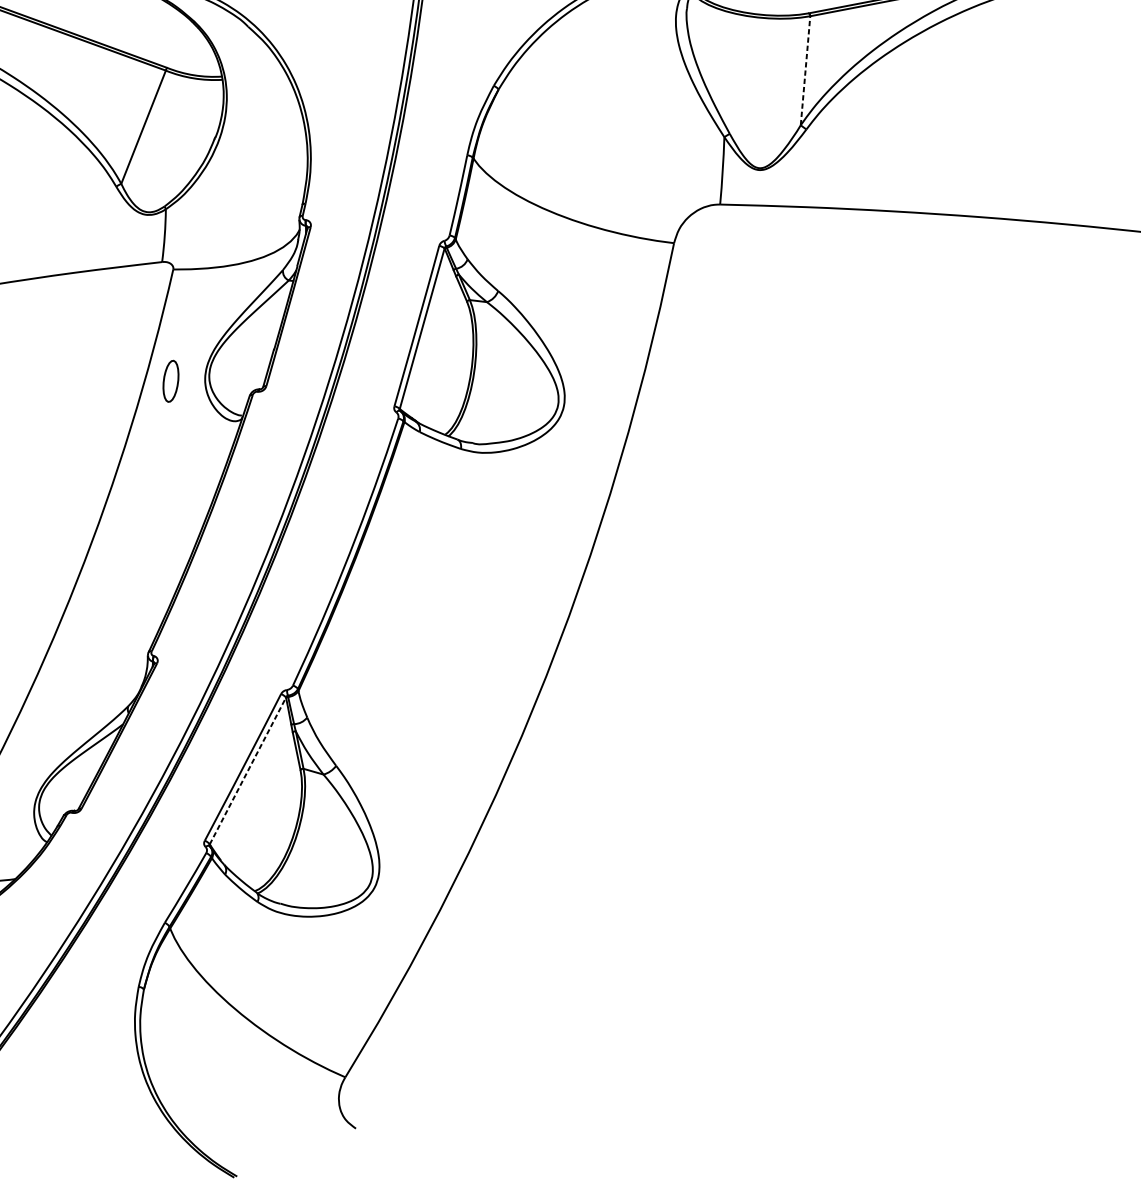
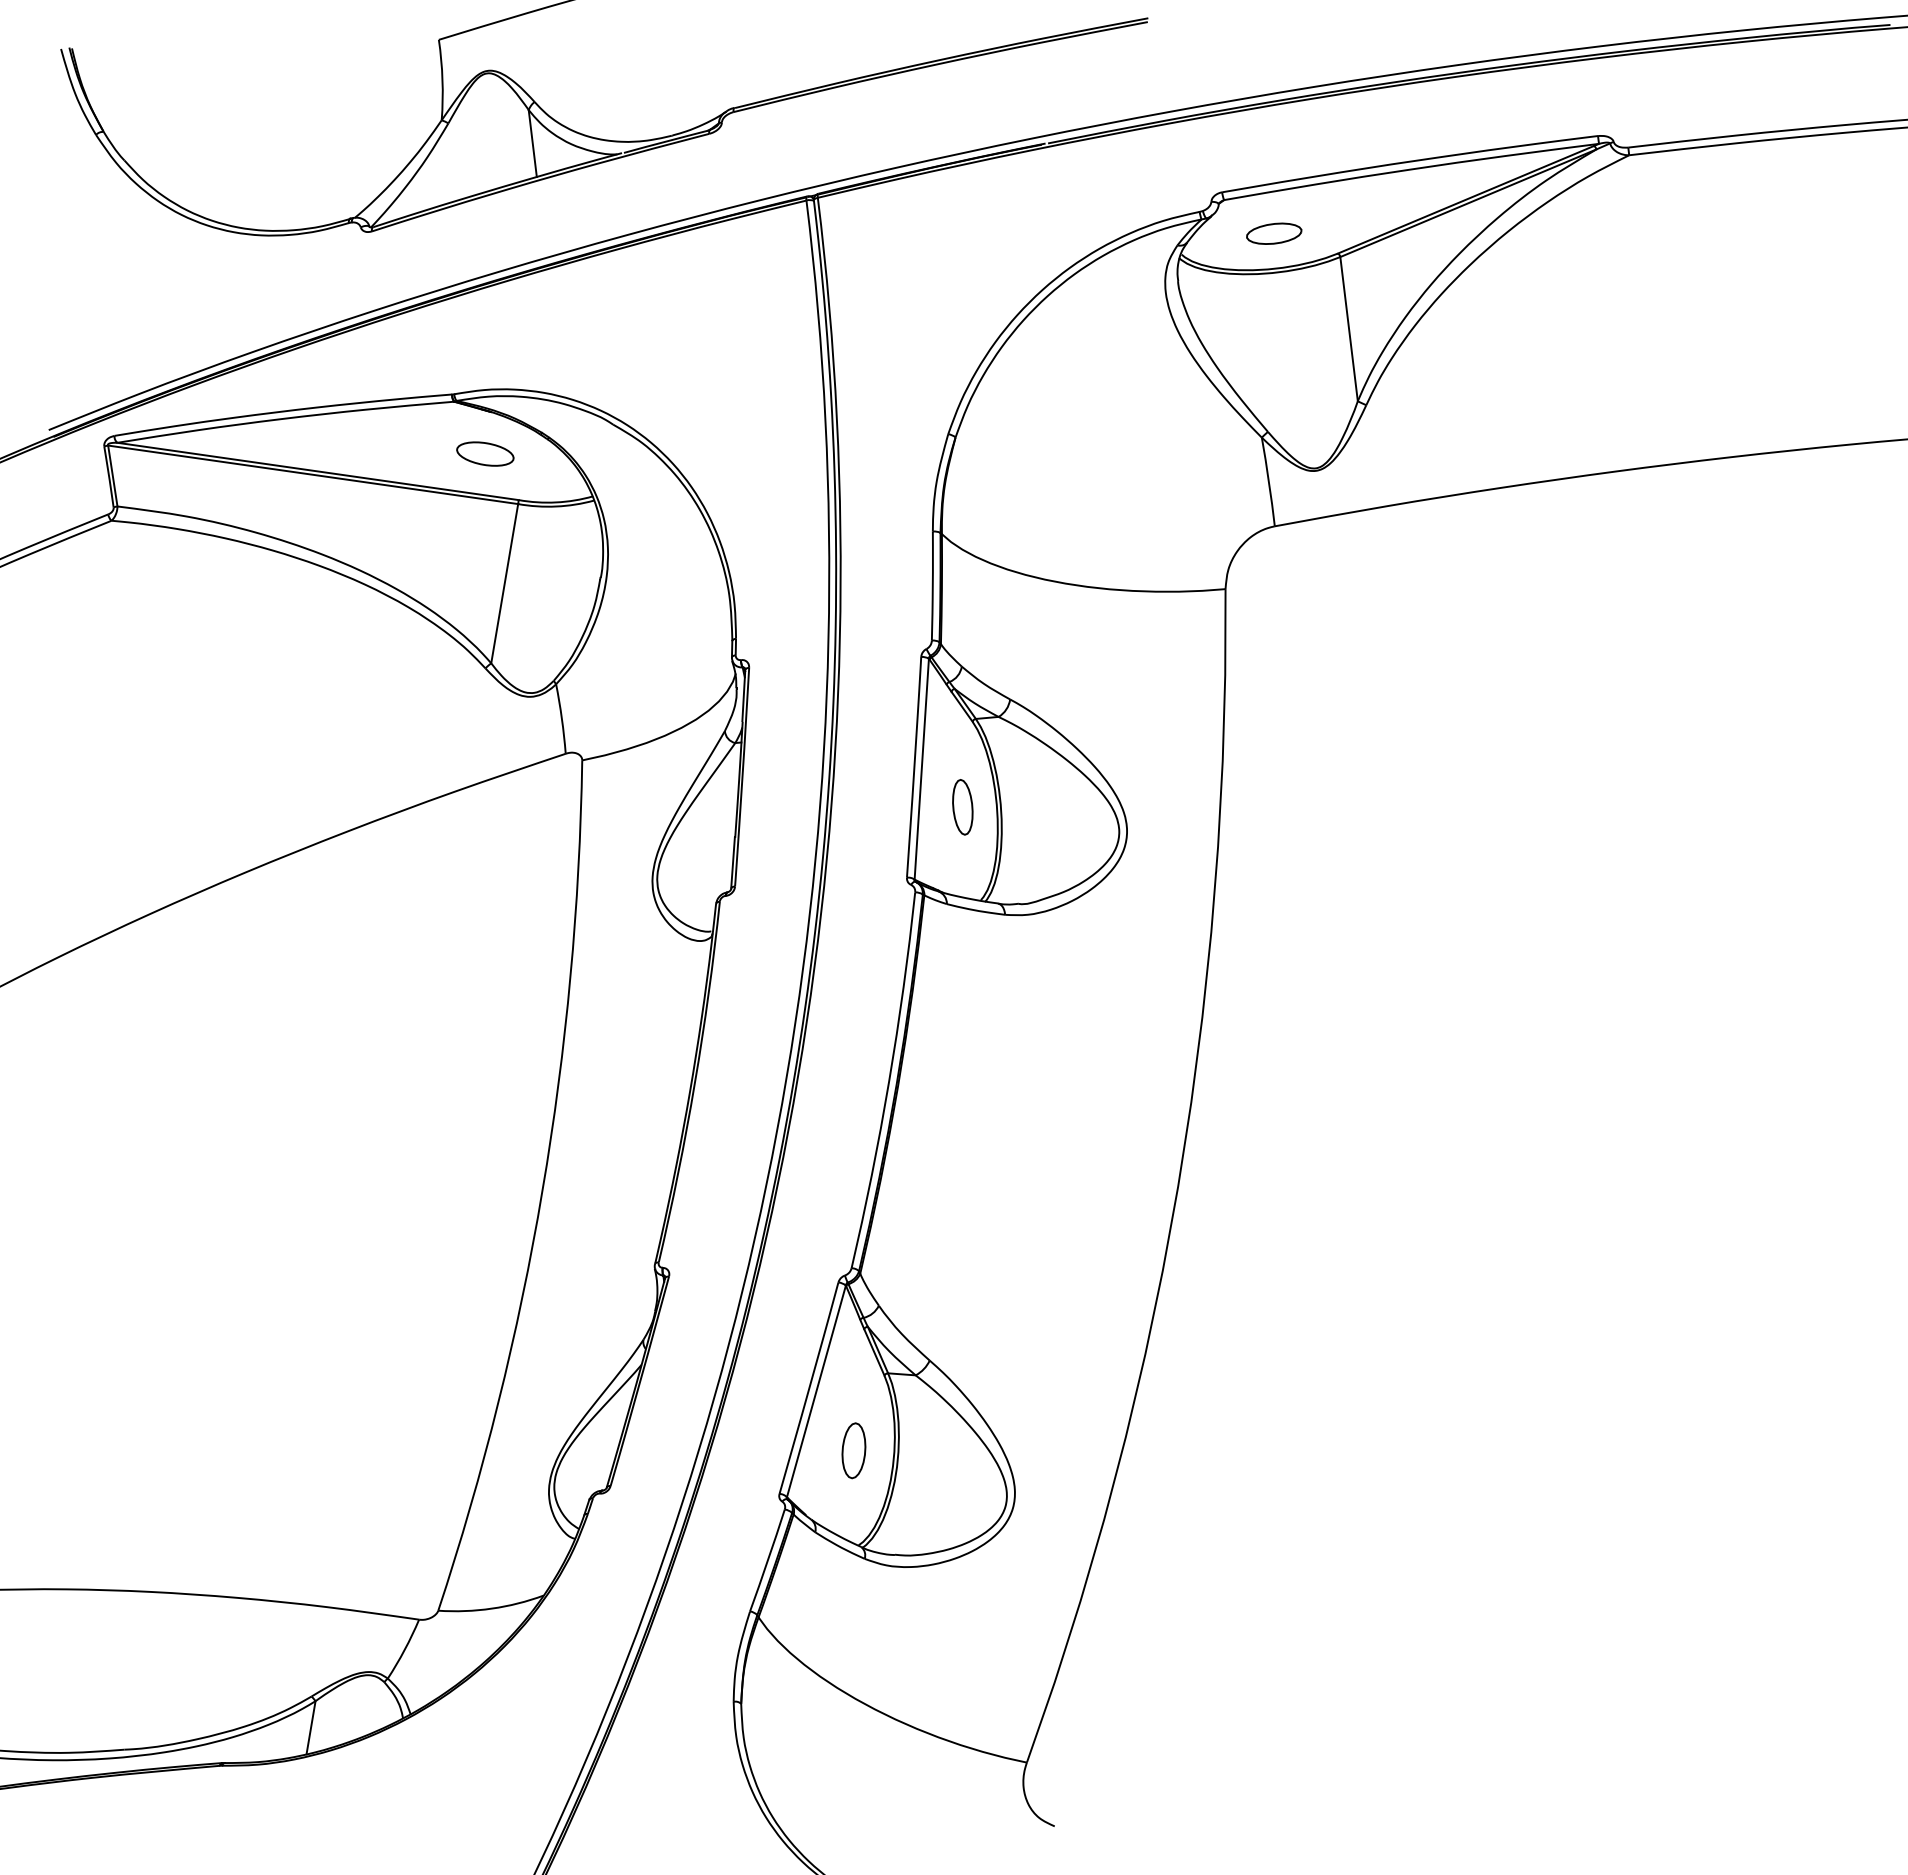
part: (149, 28) -> (485, 453), added
line: (805, 71) -> (1349, 329), dashed -> solid
part: (170, 381) -> (962, 807), moved
line: (247, 771) -> (816, 1391), dashed -> solid
part: (266, 820) -> (853, 1450), added

